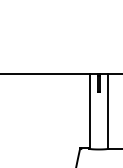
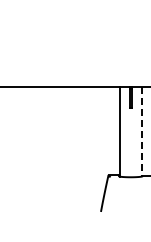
line: (108, 111) -> (142, 131), solid -> dashed

